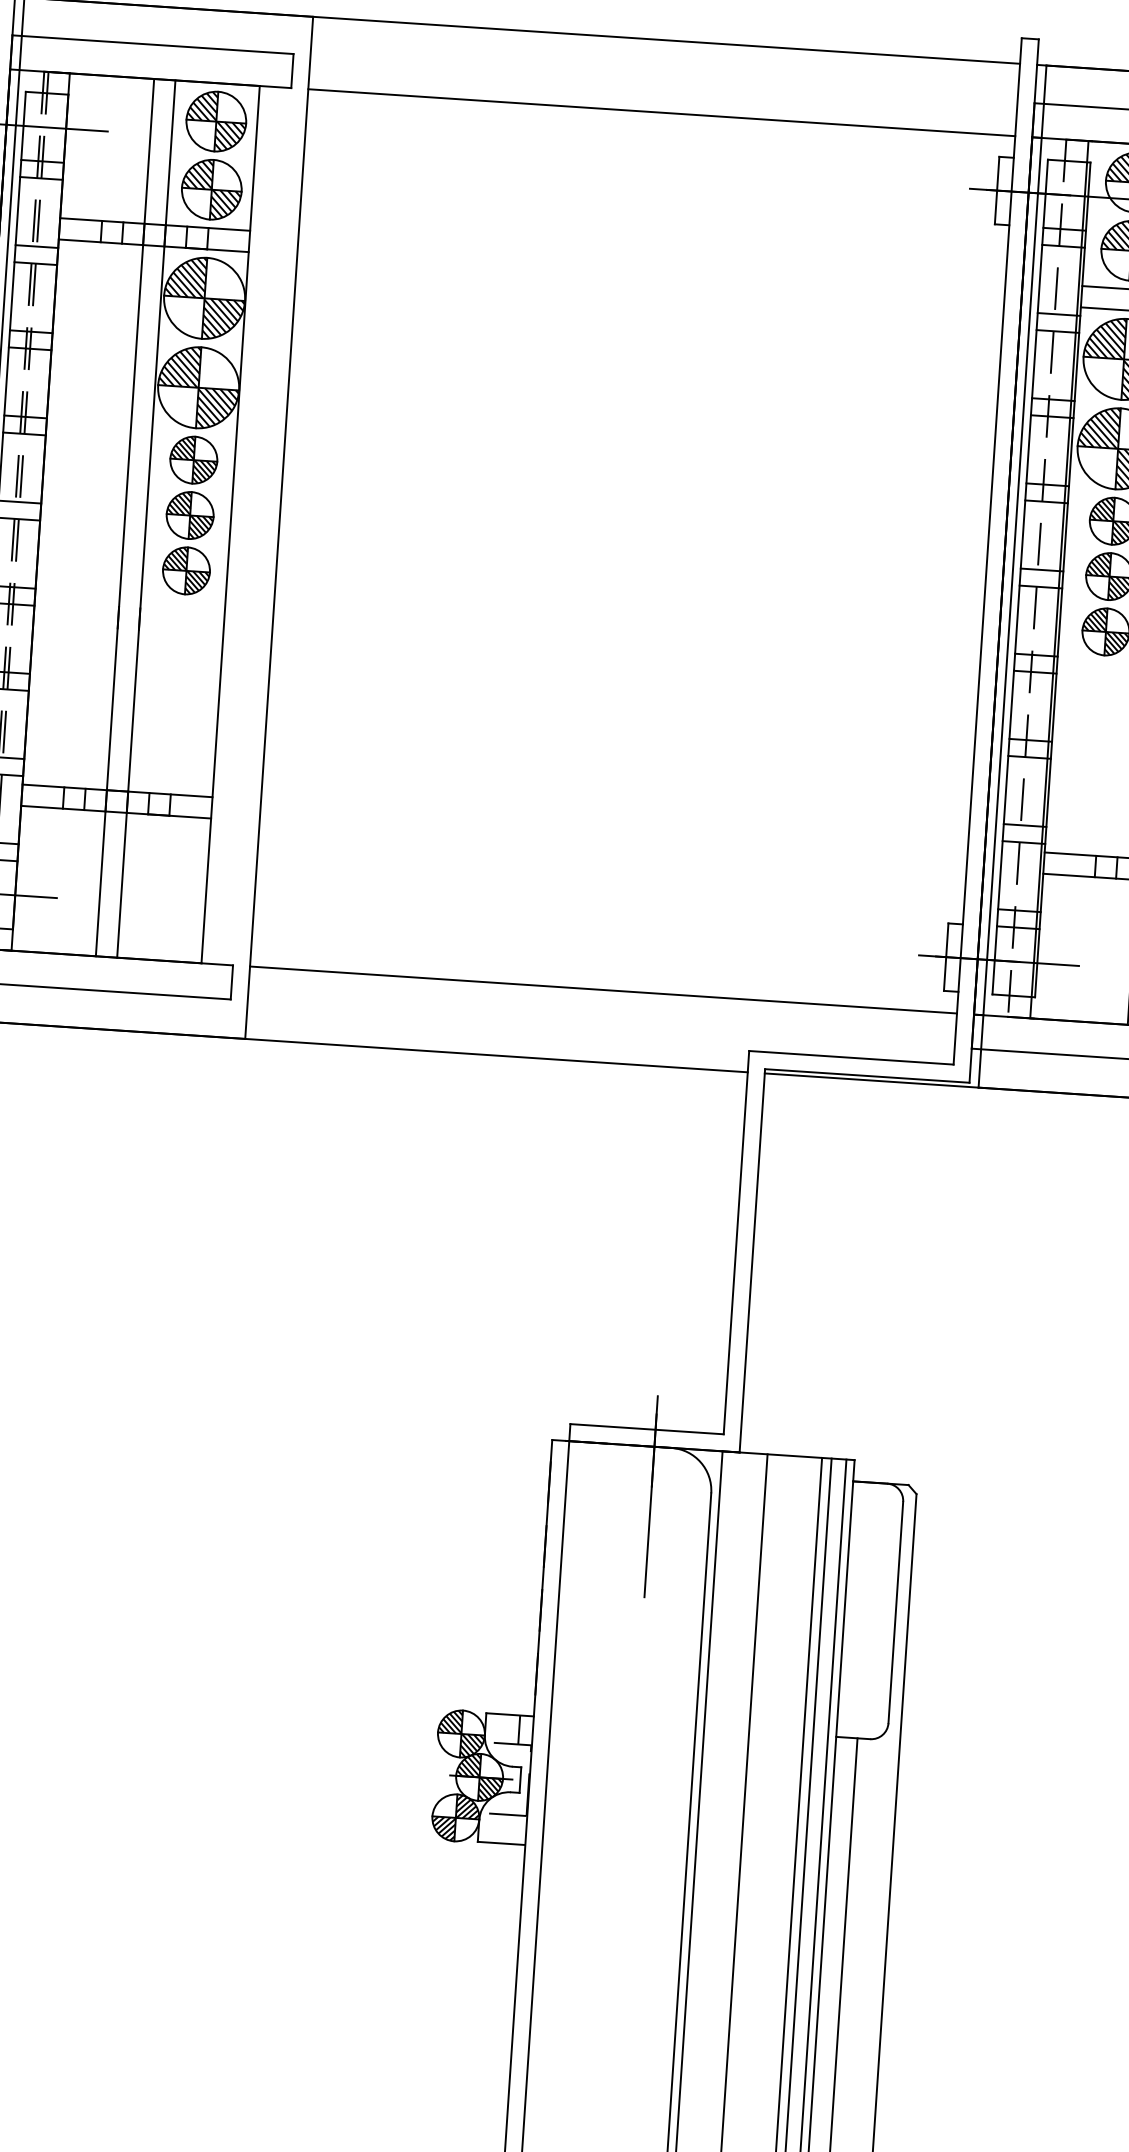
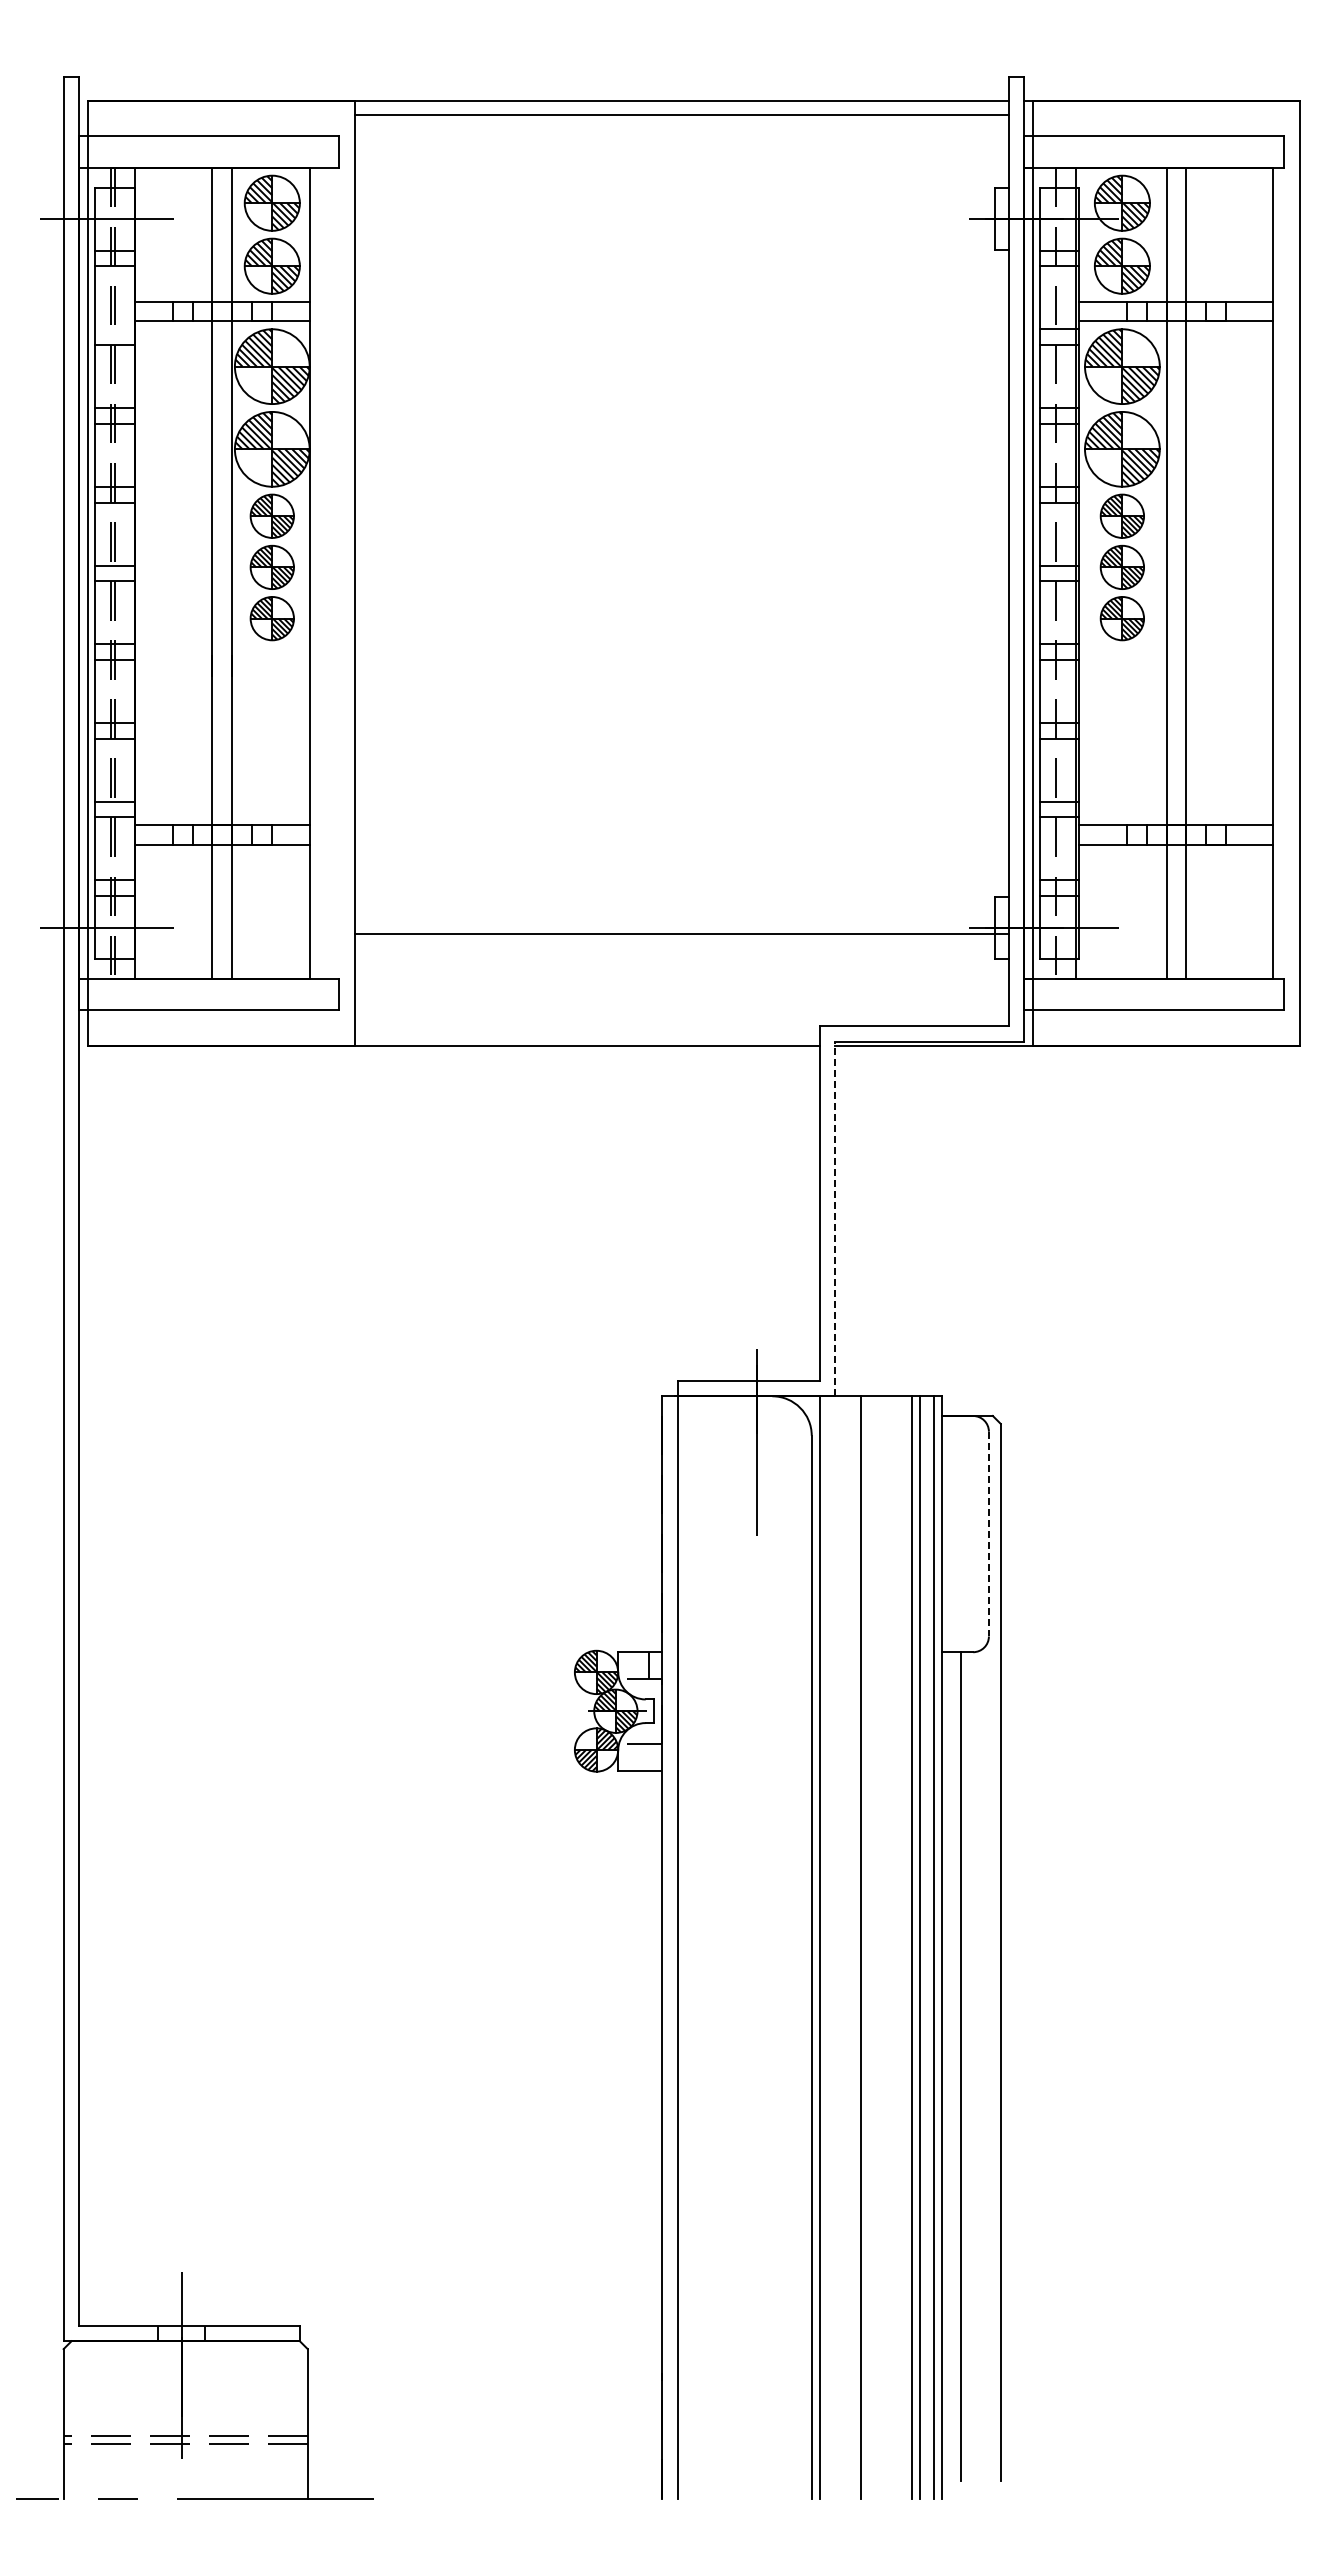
line: (661, 112) -> (681, 114), moved
line: (36, 246) -> (114, 329), removed
line: (603, 989) -> (681, 933), moved
line: (752, 1260) -> (835, 1218), solid -> dashed
line: (895, 1612) -> (988, 1534), solid -> dashed

